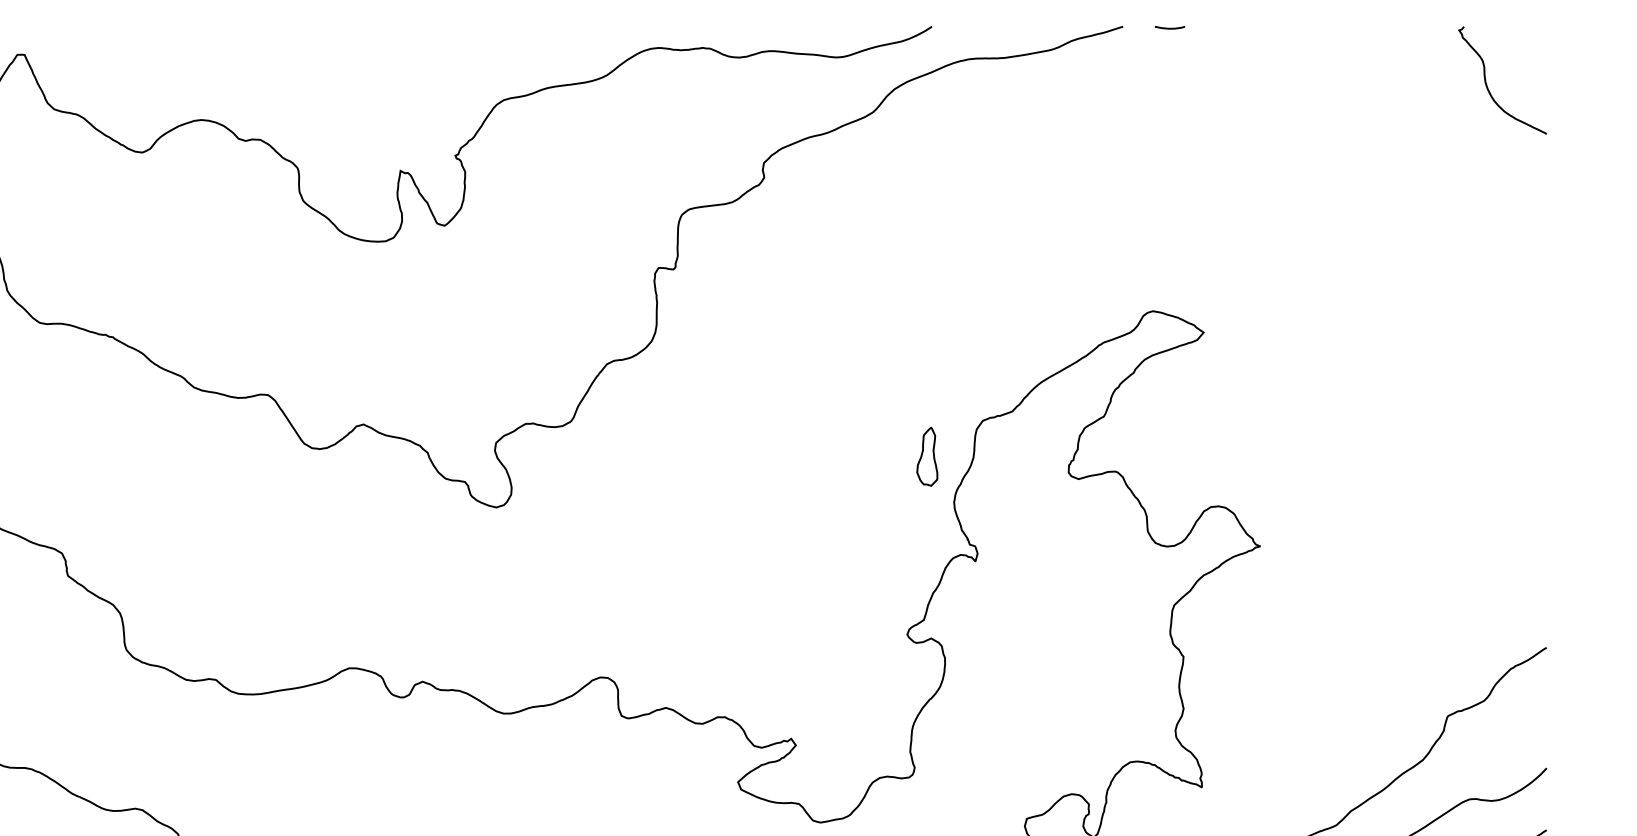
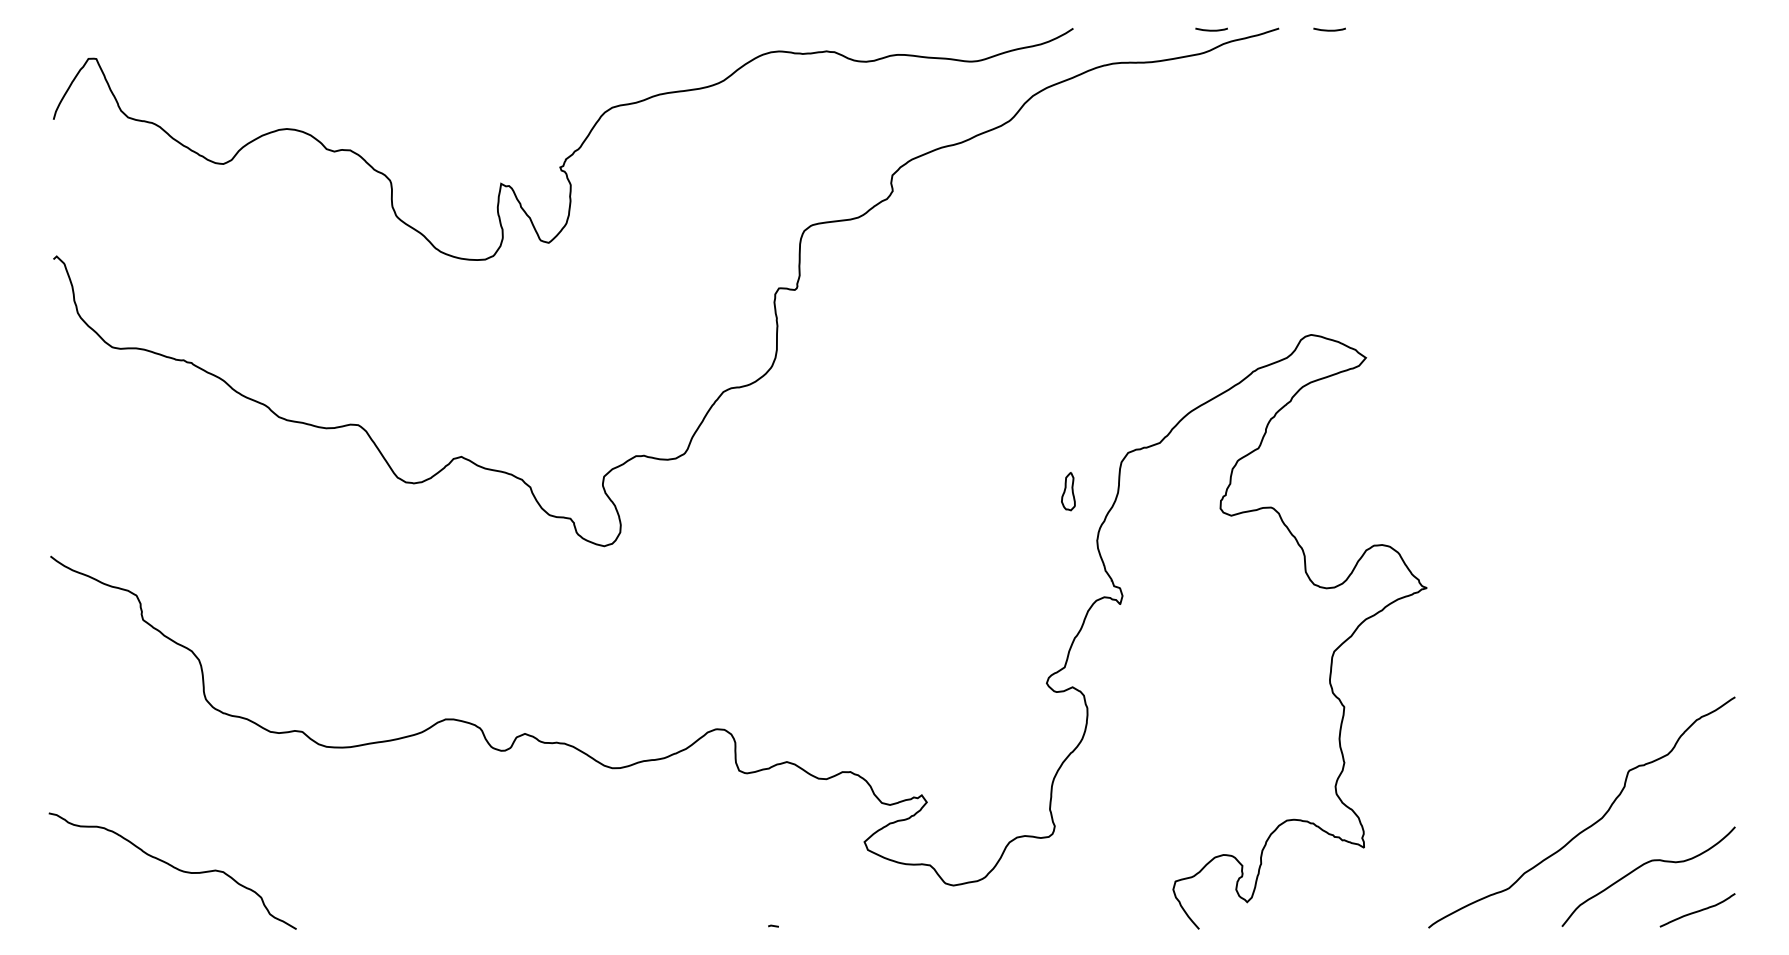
curve: (1060, 27) -> (1211, 29), added
curve: (1487, 85) -> (1671, 91), removed
part: (927, 456) -> (1068, 491), size x0.6

